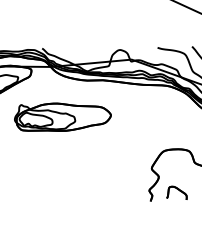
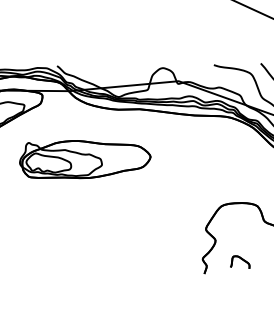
part: (176, 192) -> (239, 261), size x0.7

